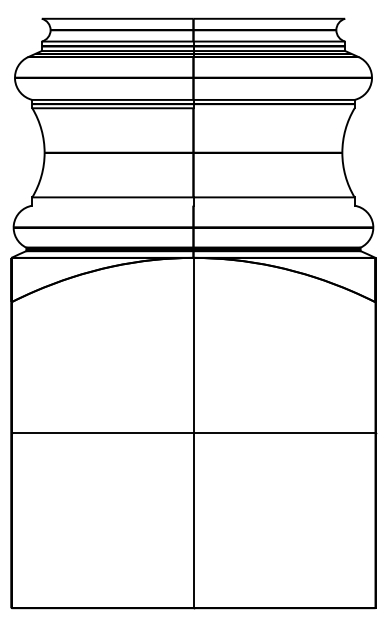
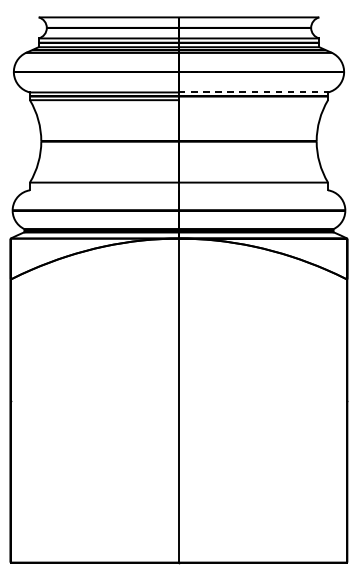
arc: (281, 99) -> (260, 92), solid -> dashed
line: (193, 433) -> (179, 401), removed

